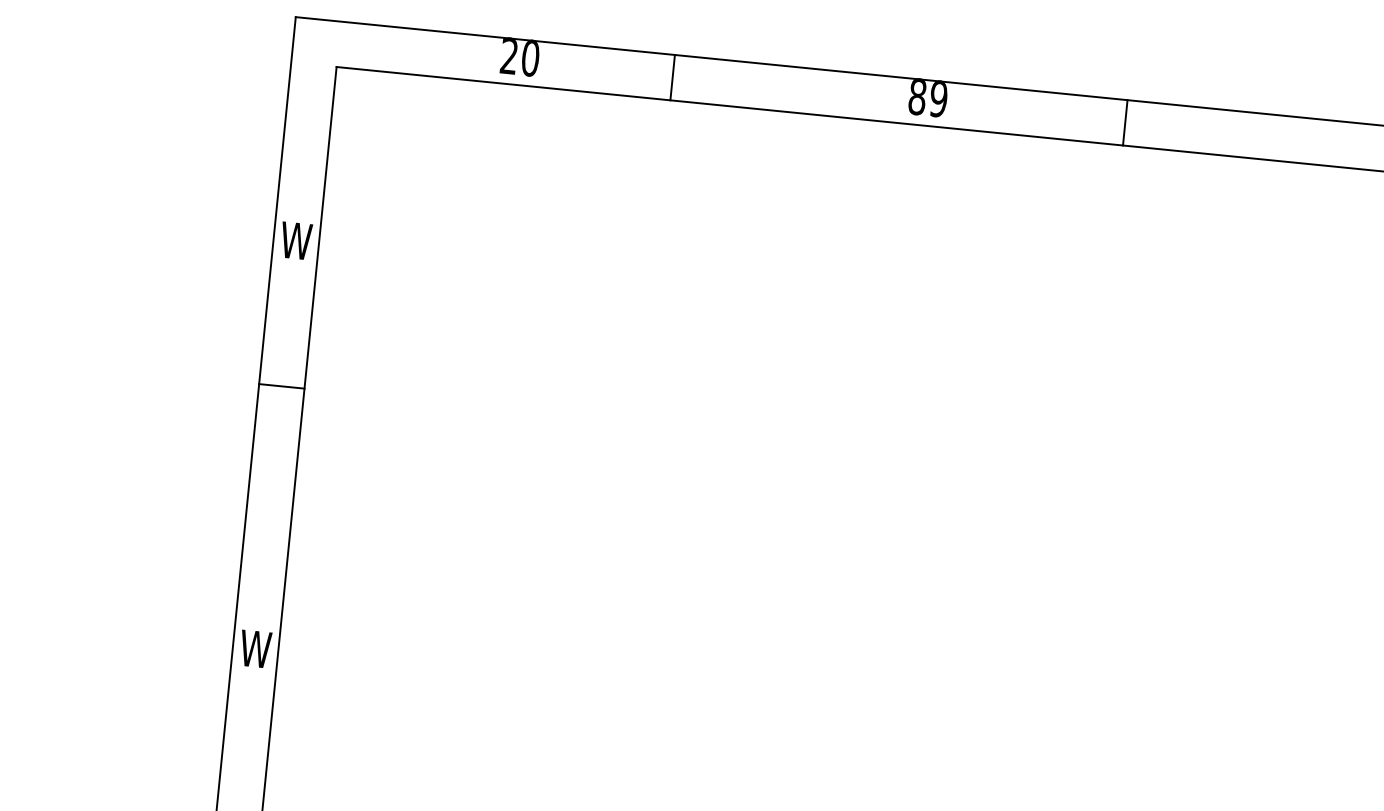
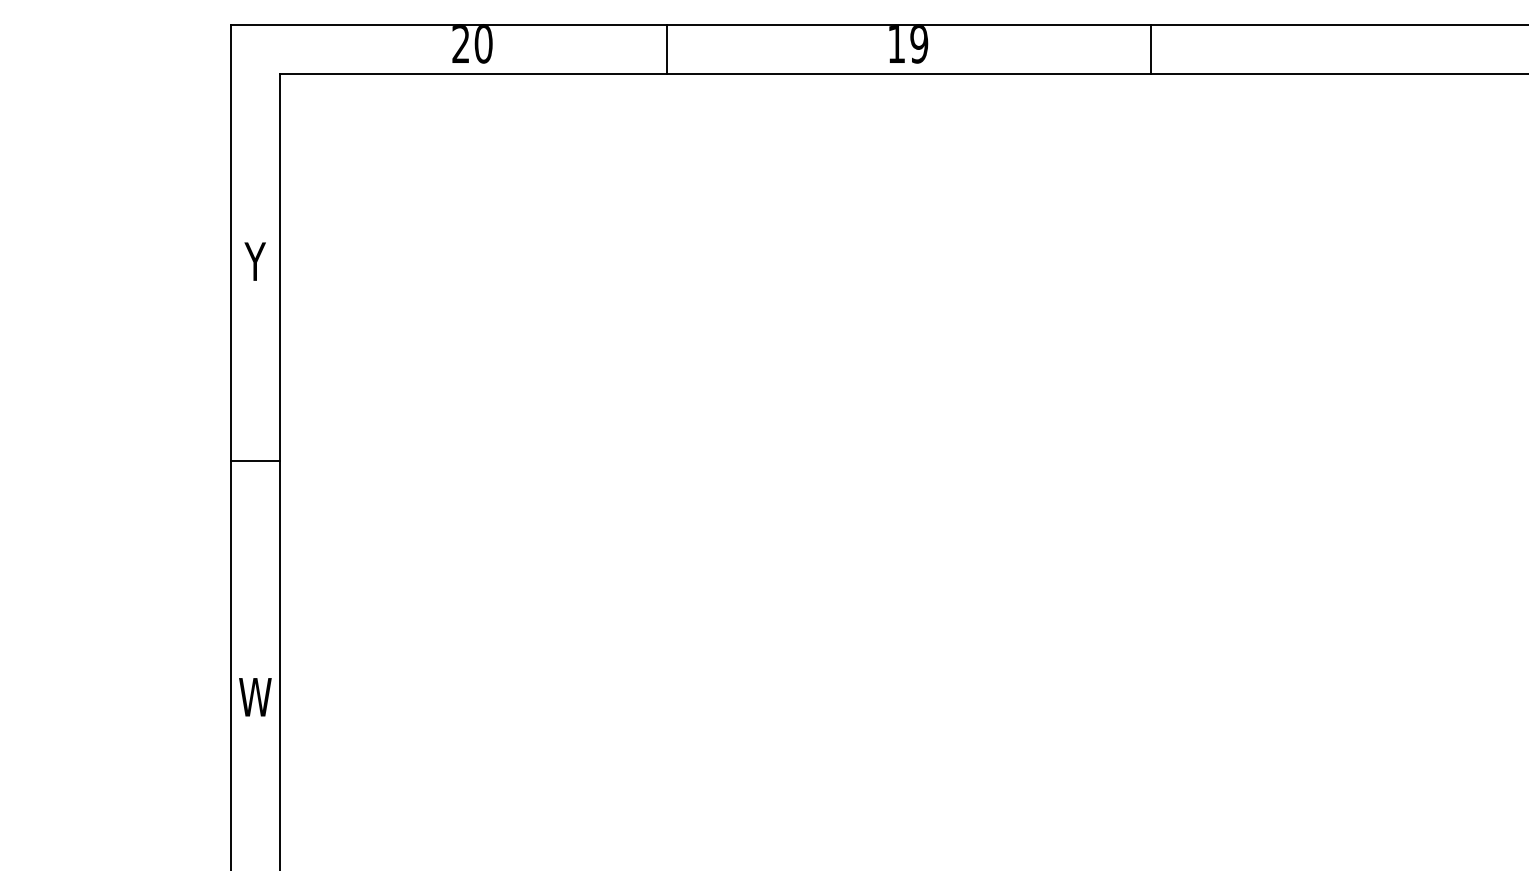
line: (672, 77) -> (666, 49), moved
text: (917, 97) -> (896, 44), 89 -> 19
line: (1124, 122) -> (1150, 49), moved
text: (296, 240) -> (255, 261), W -> Y
line: (281, 386) -> (255, 460), moved

